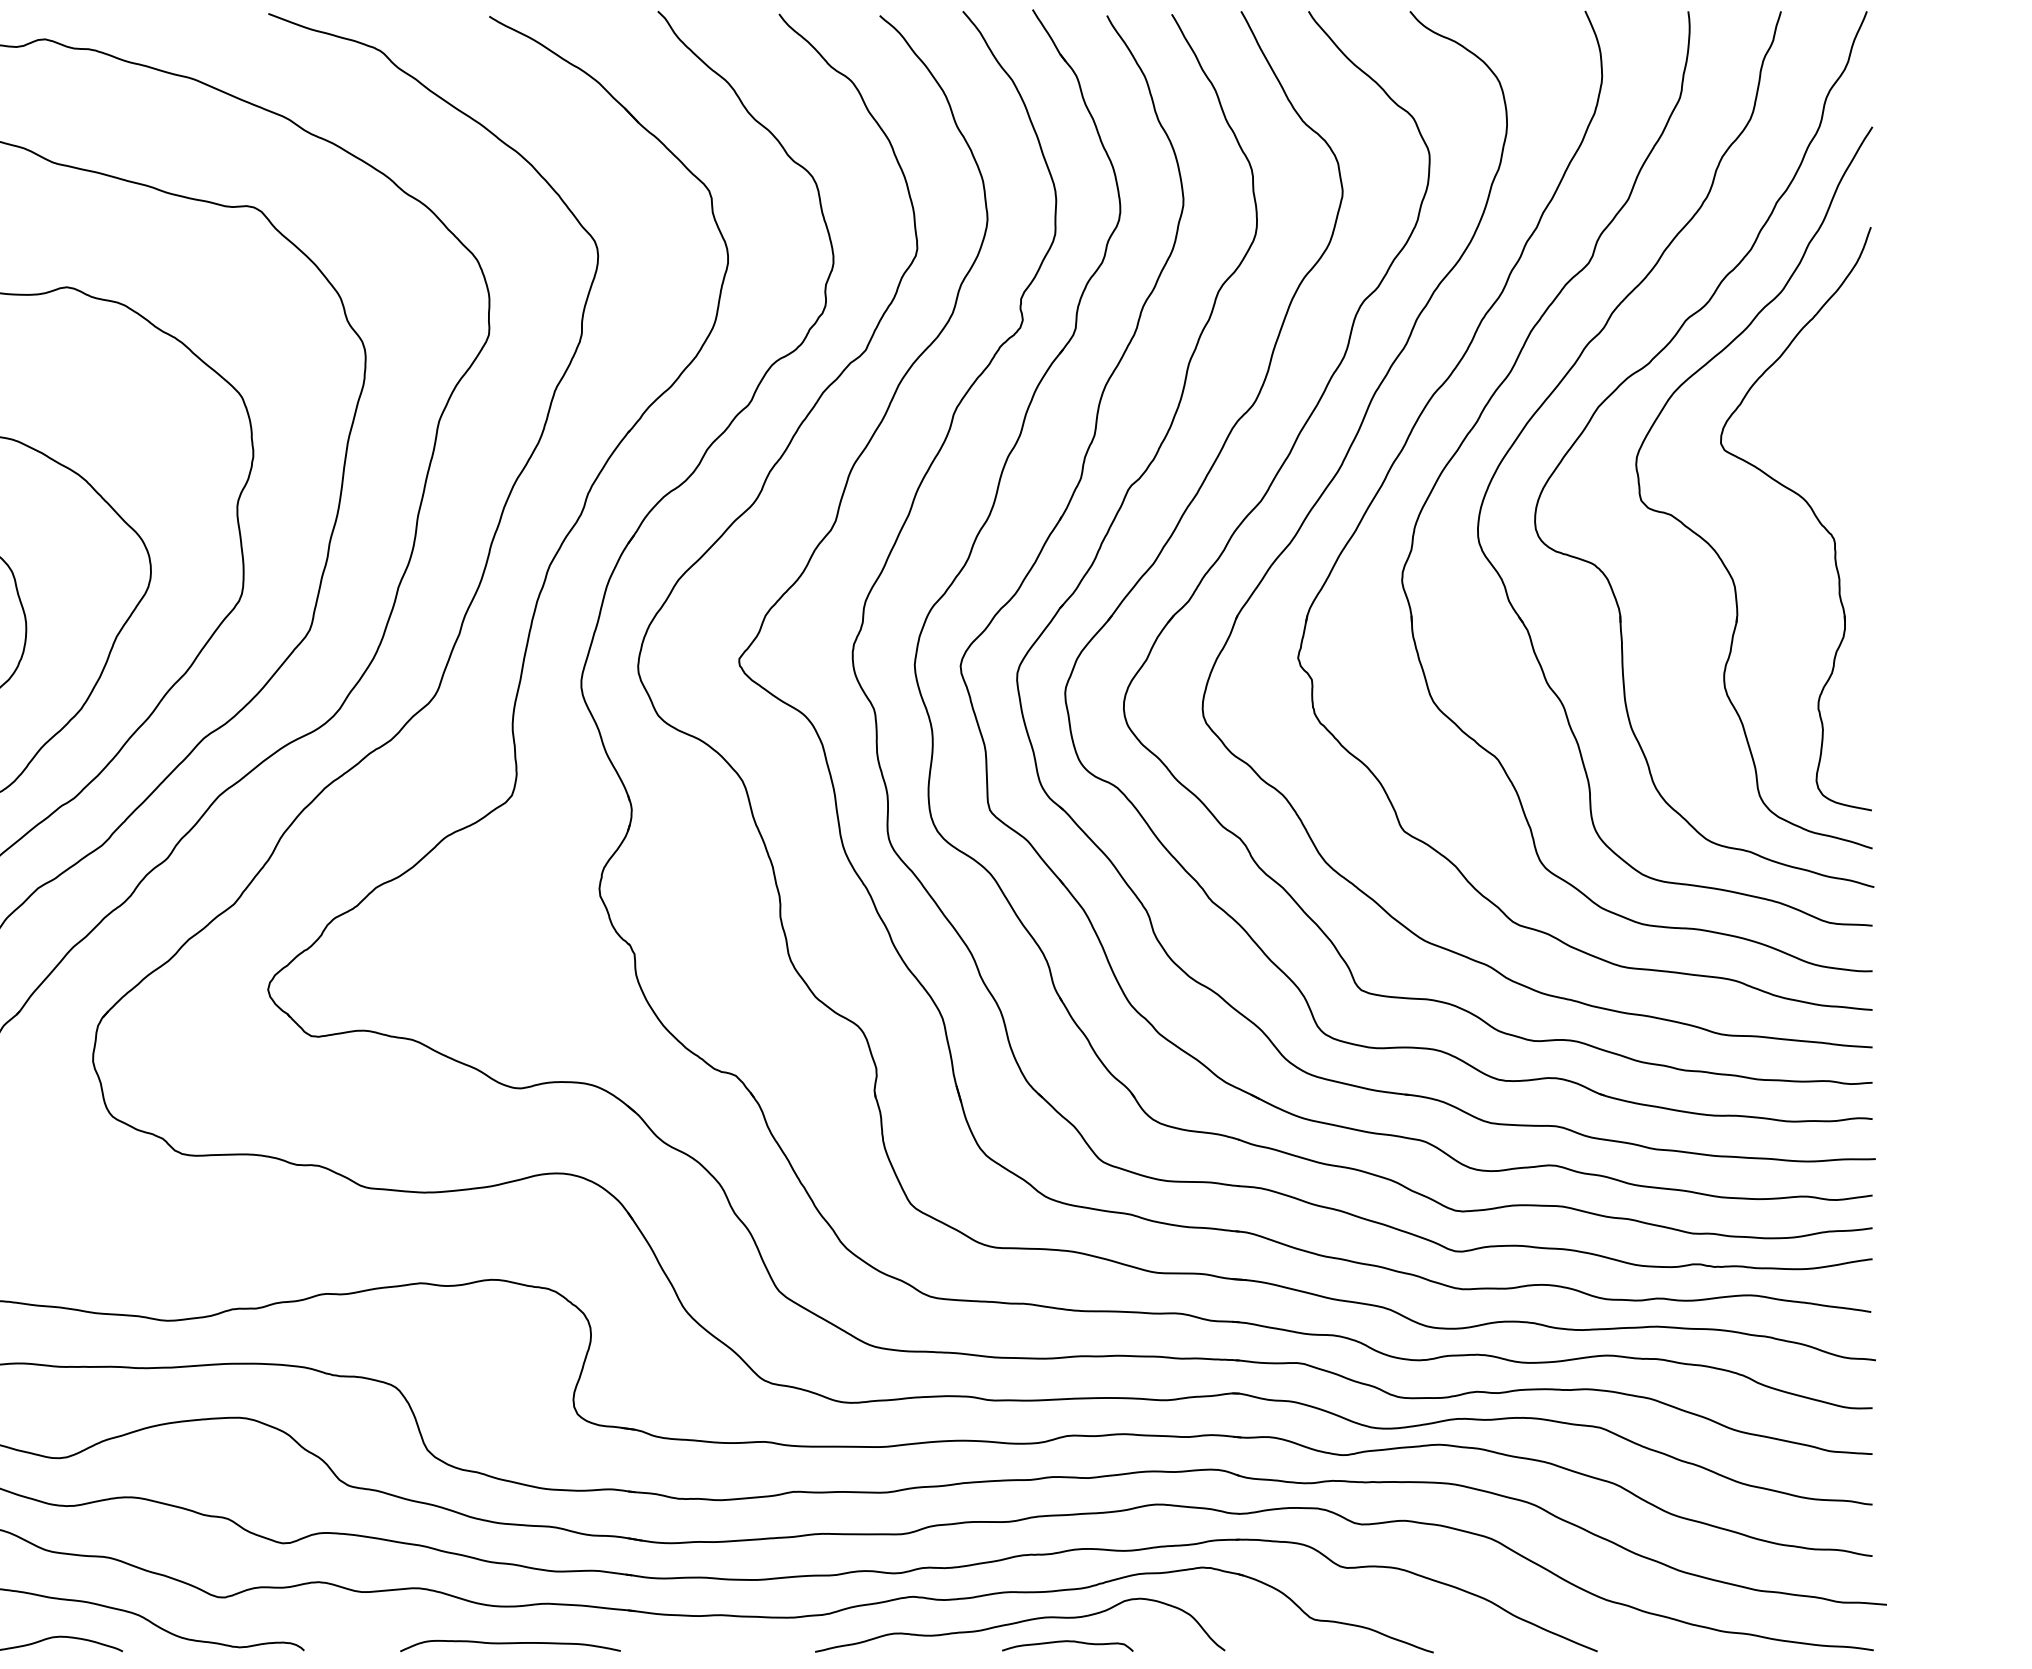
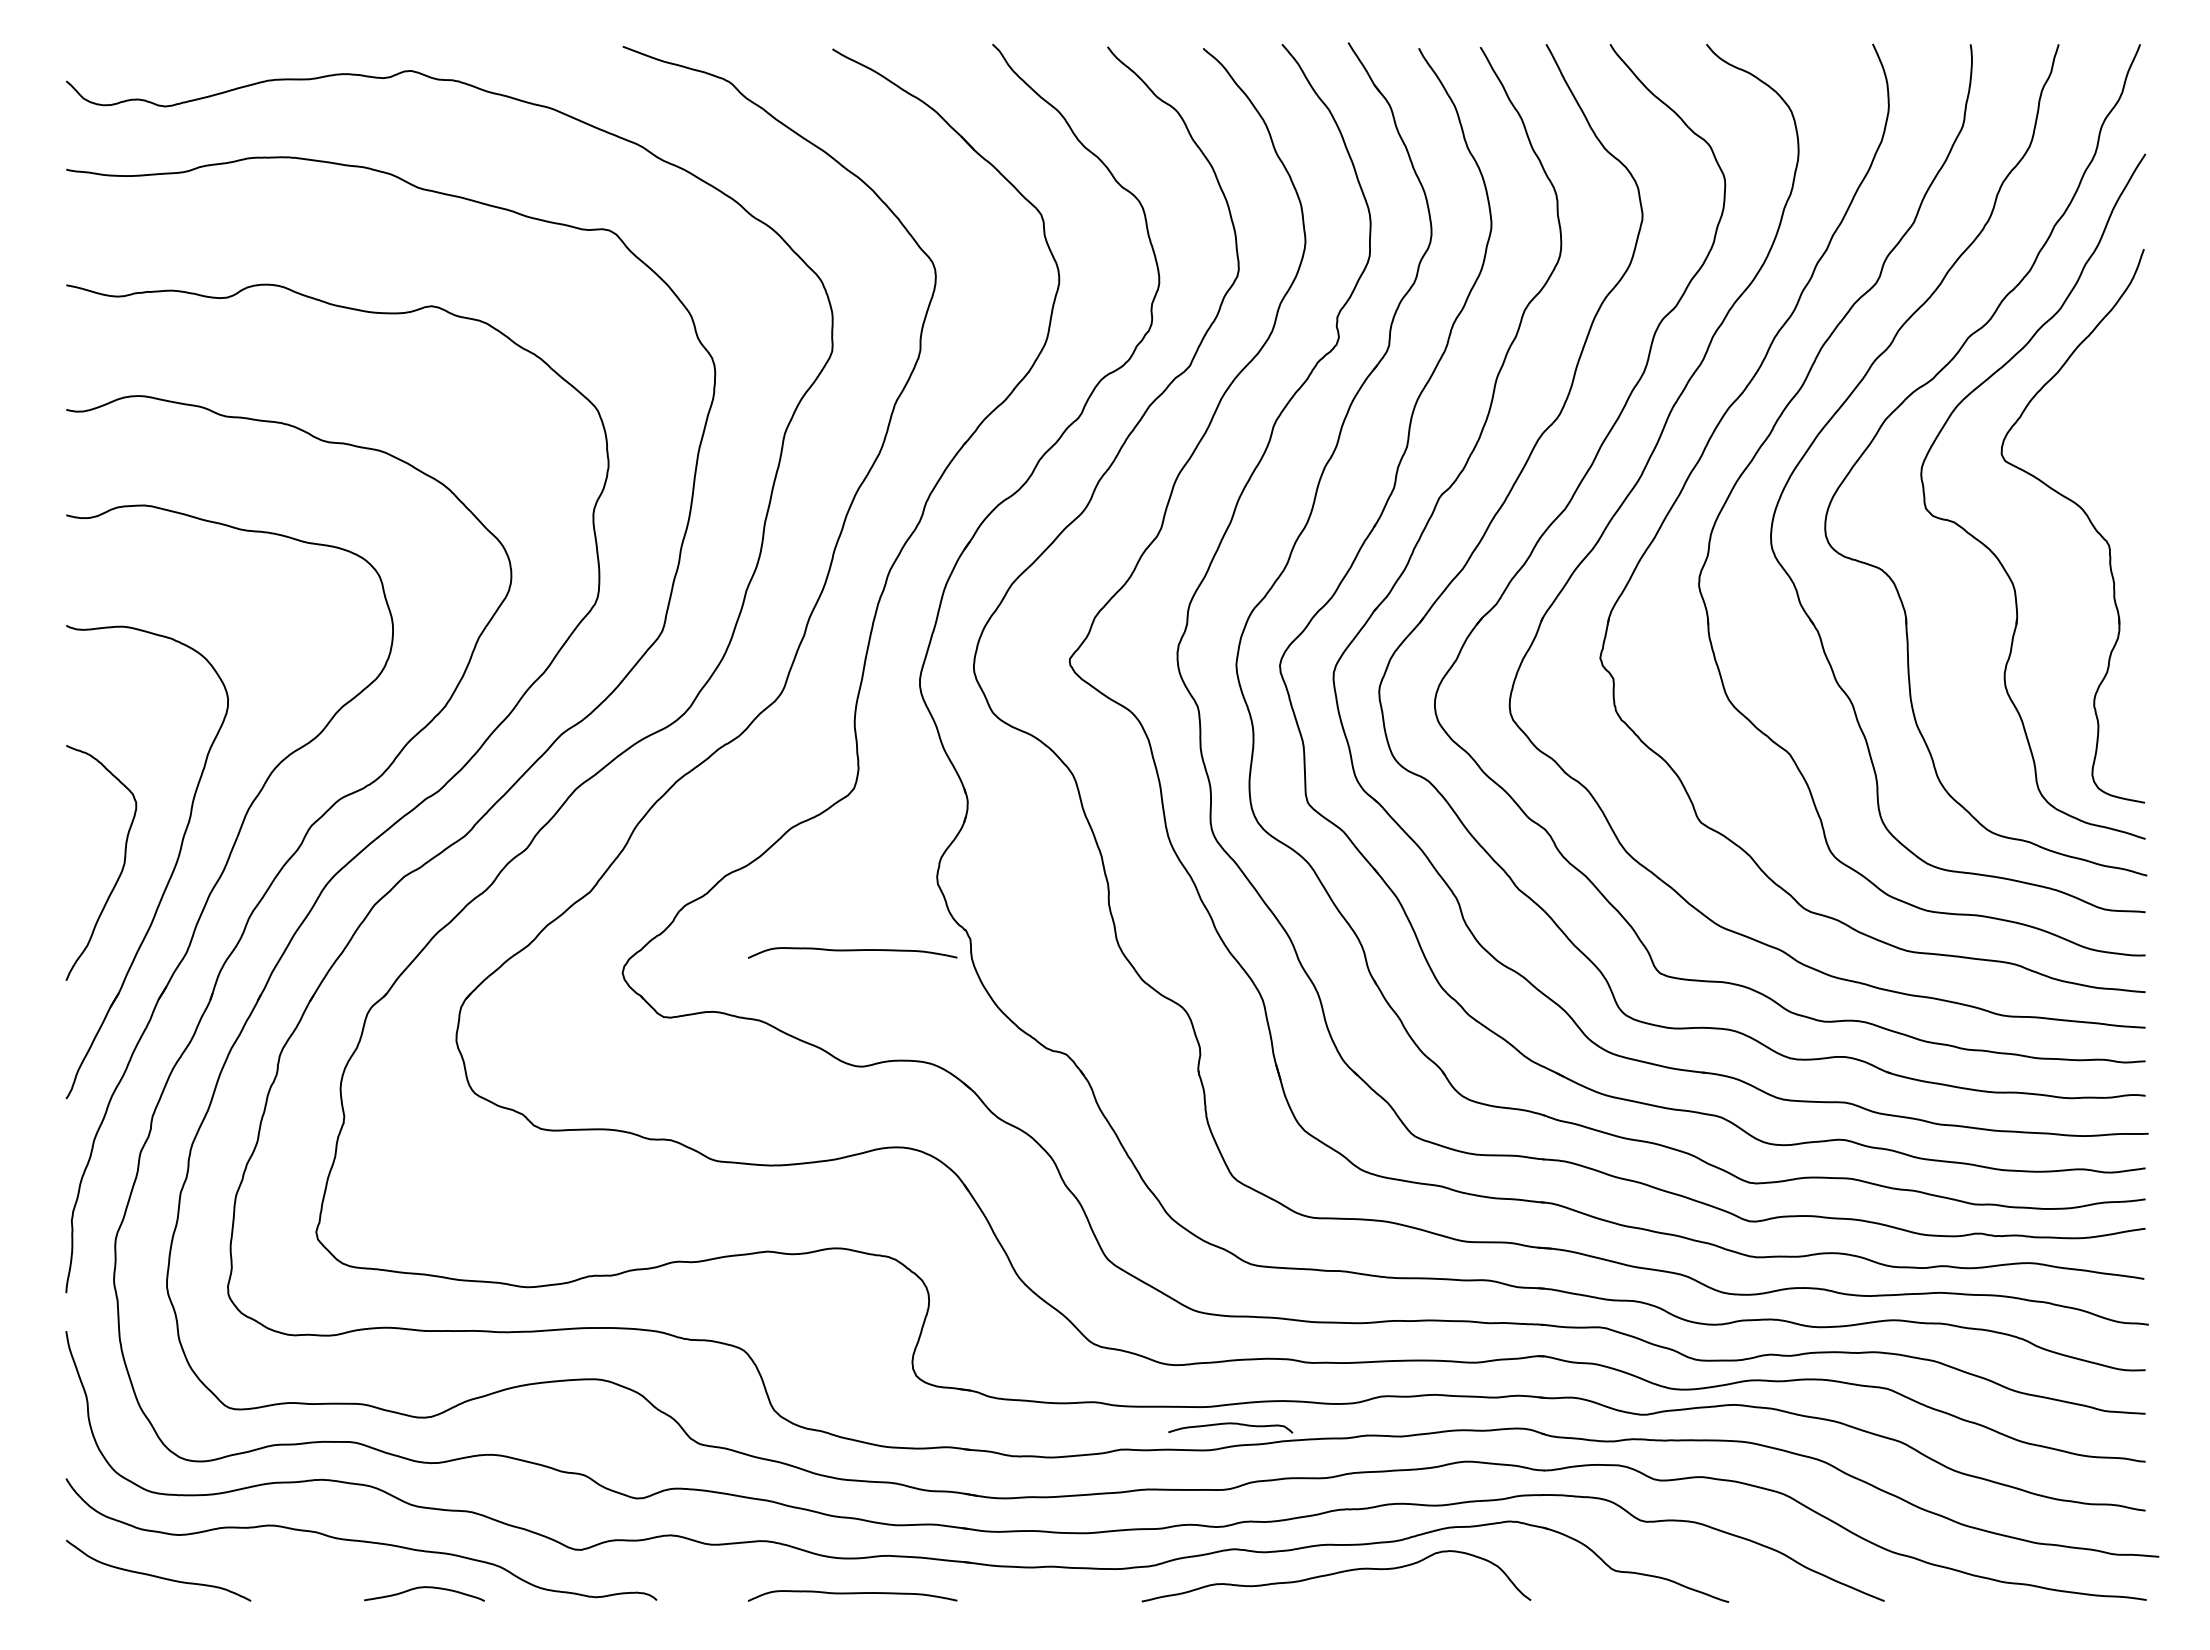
curve: (510, 967) -> (852, 951), added
curve: (1067, 1642) -> (1230, 1424), moved

